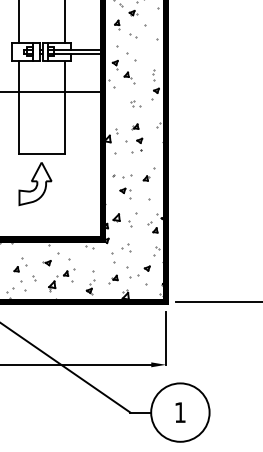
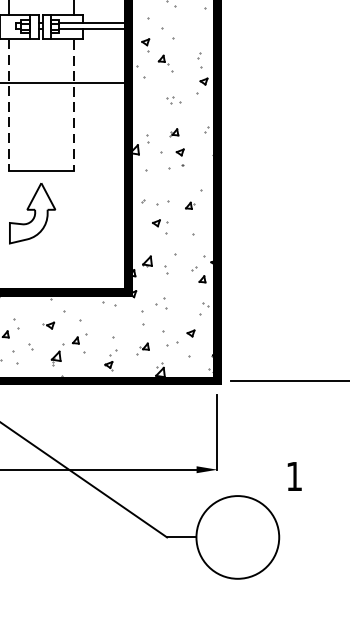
line: (18, 107) -> (8, 105), solid -> dashed
line: (64, 108) -> (73, 106), solid -> dashed
text: (180, 412) -> (294, 476), moved

